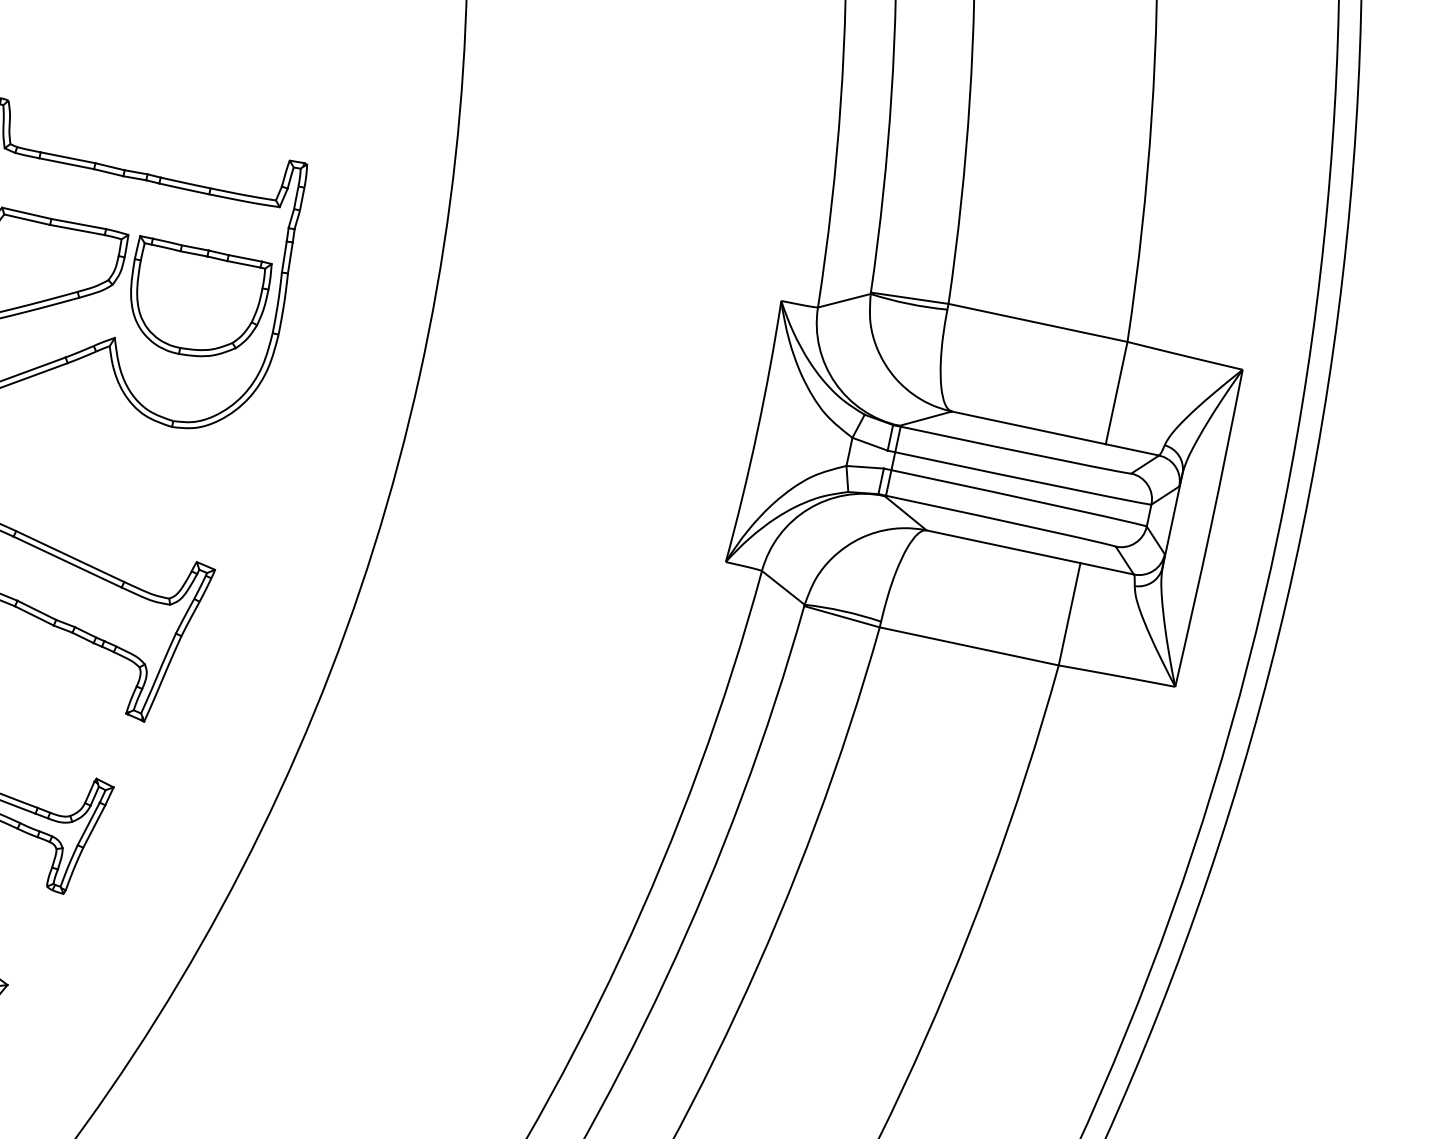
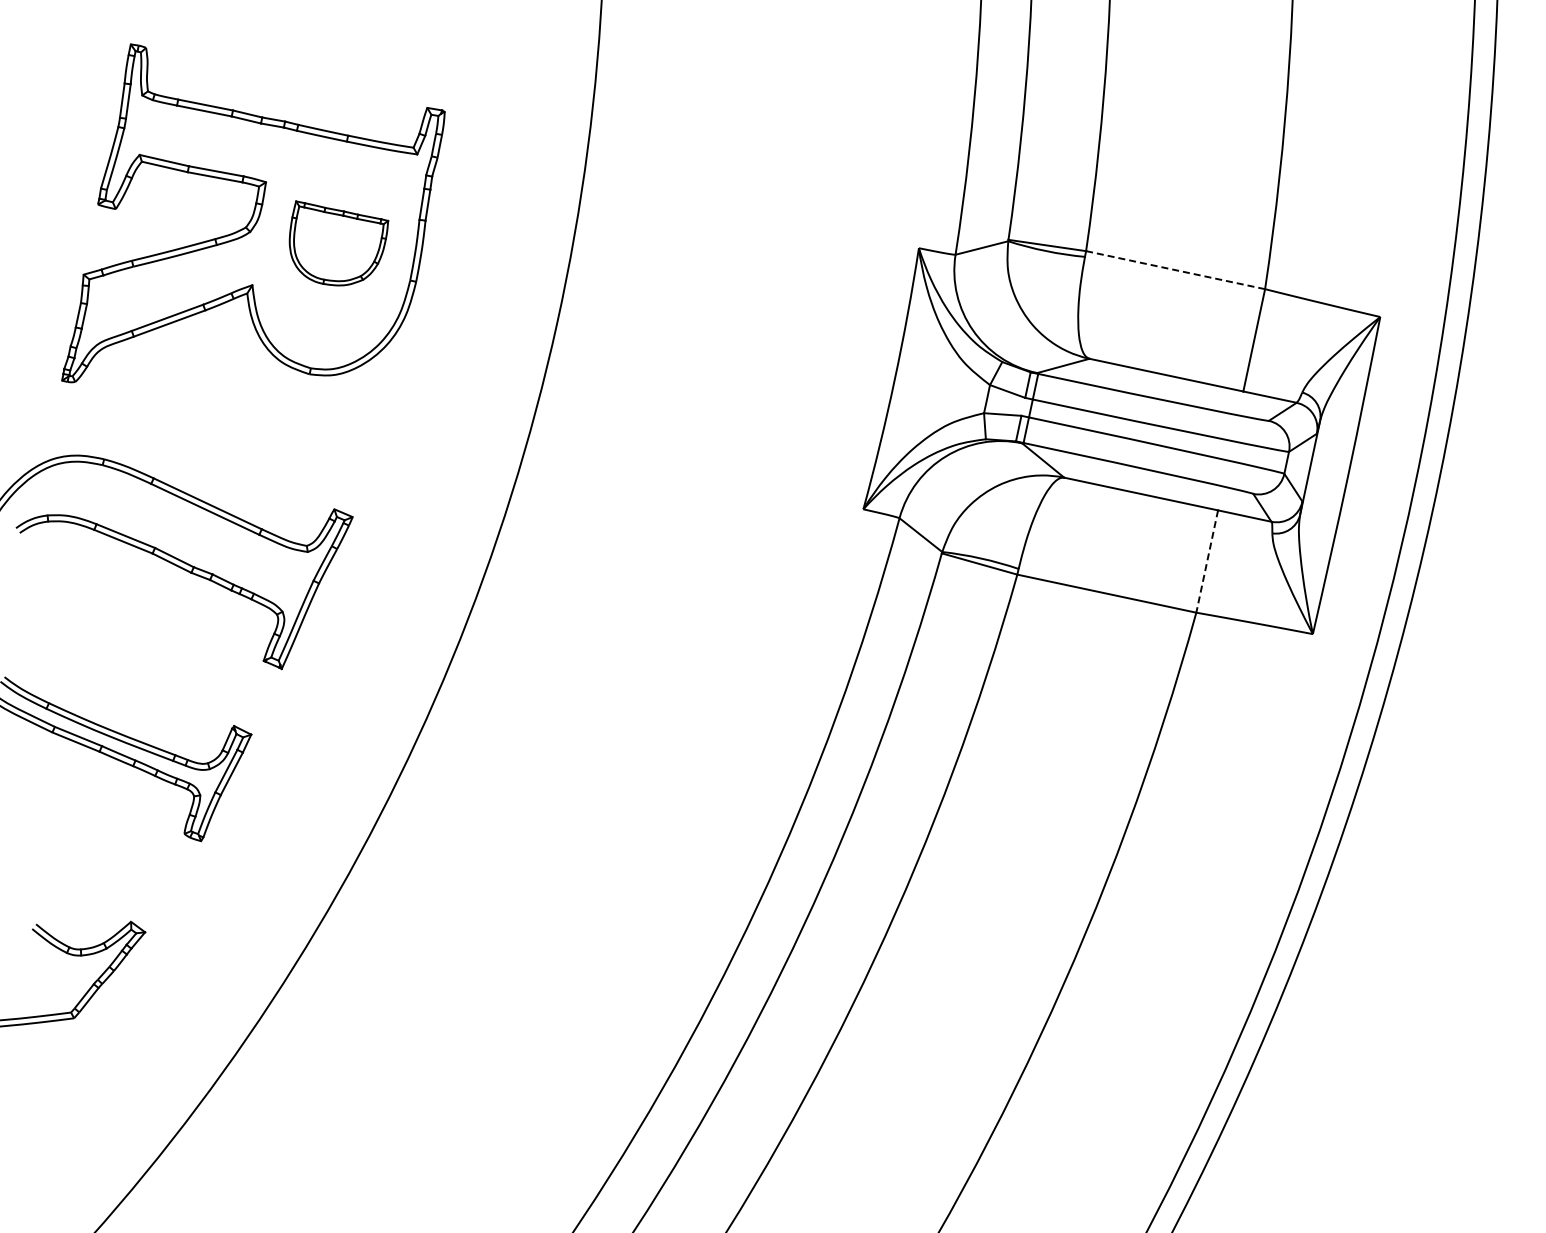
part: (200, 296) -> (338, 243), size x0.7
line: (1038, 323) -> (1176, 270), solid -> dashed
line: (1069, 615) -> (1207, 562), solid -> dashed

